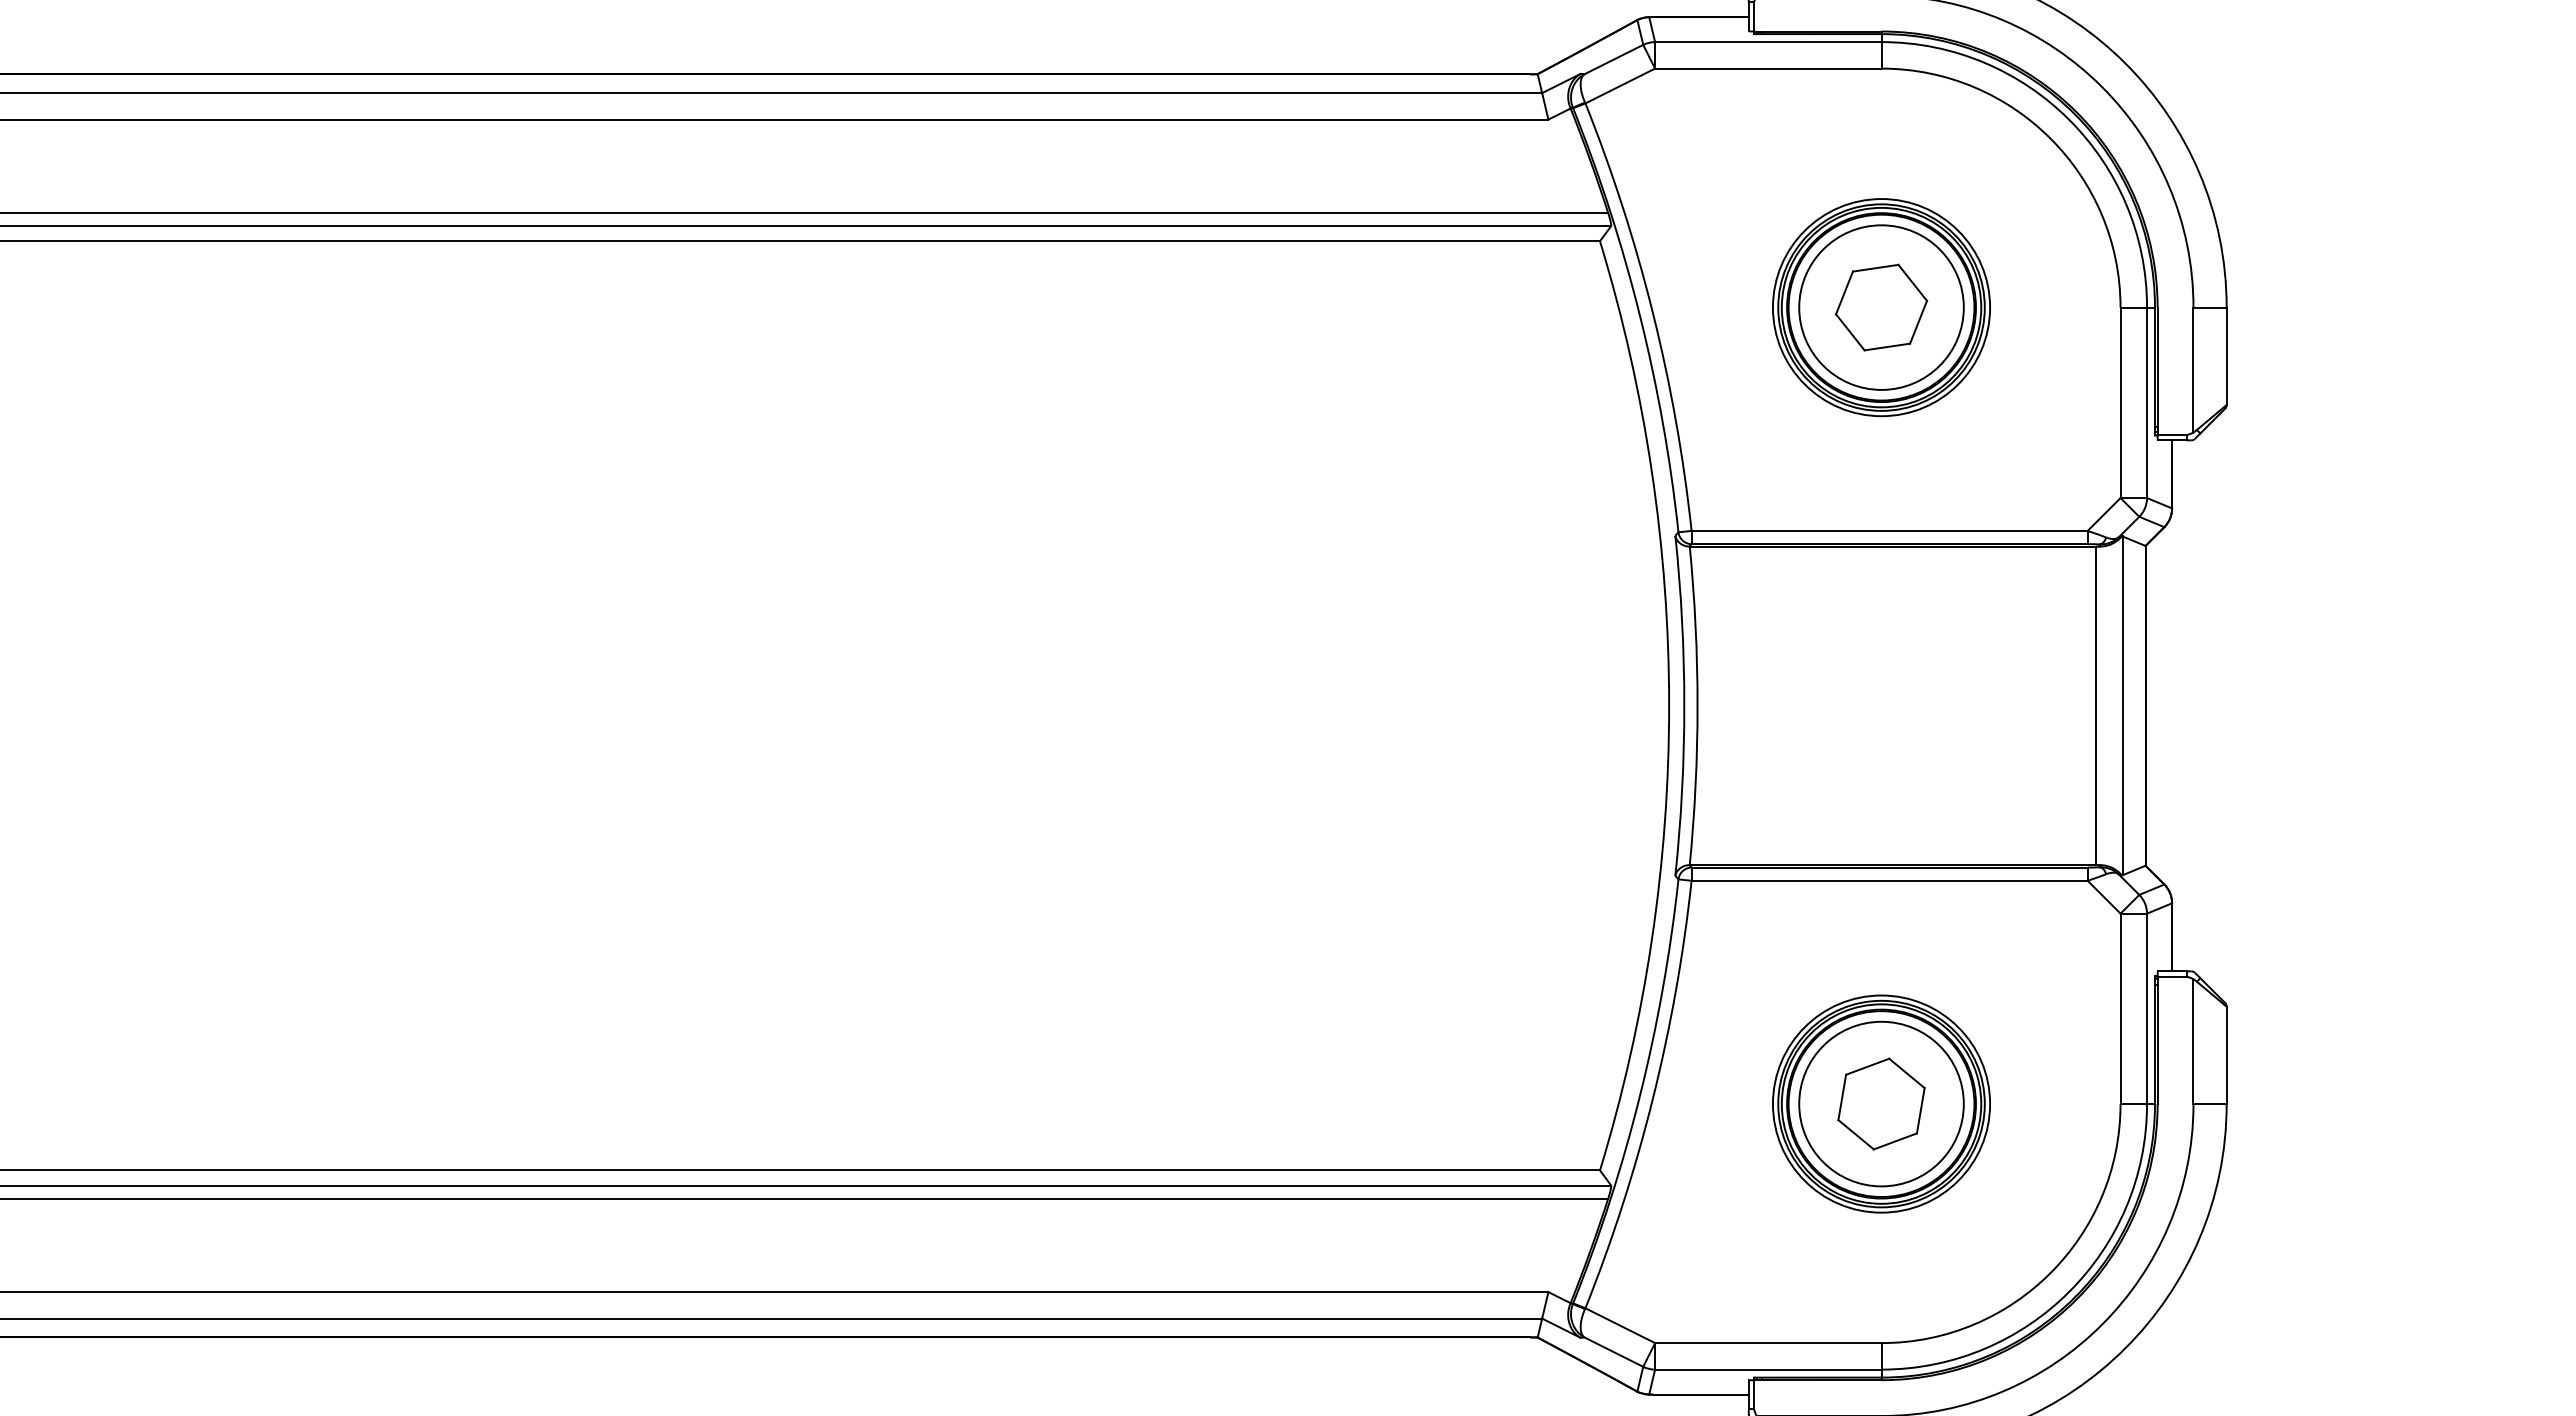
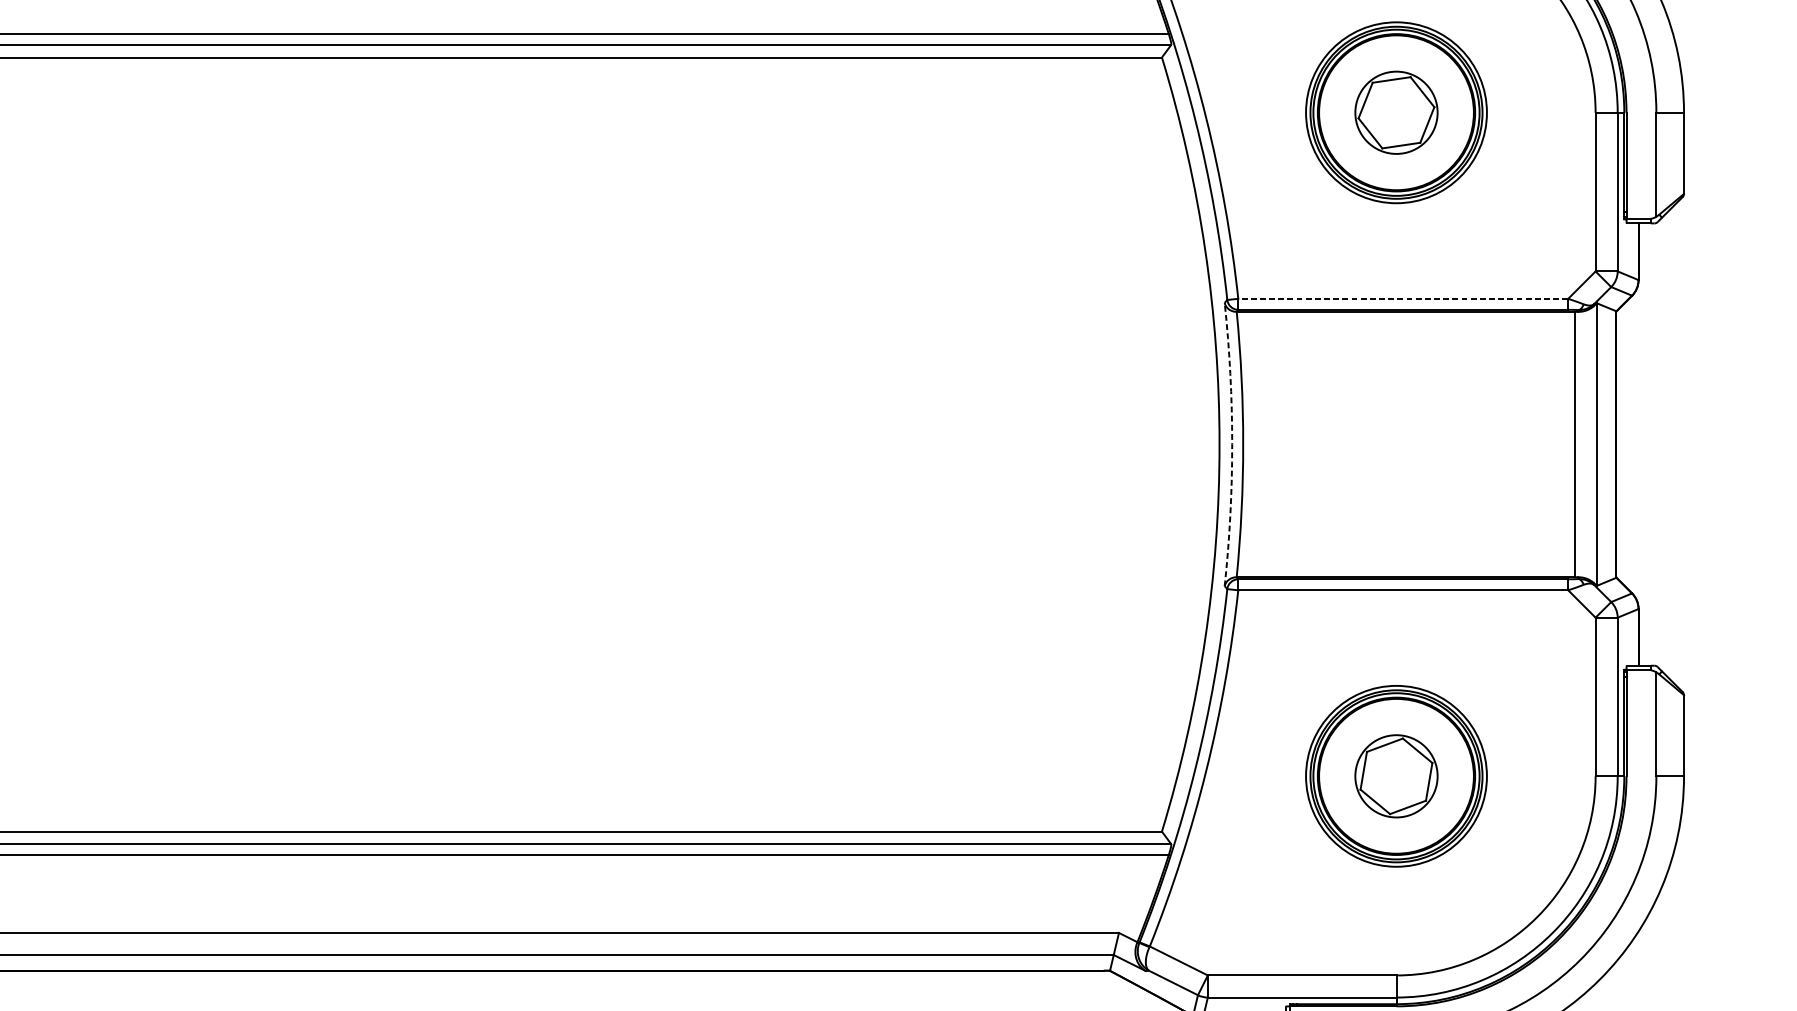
circle: (1881, 307) -> (1396, 112), size x0.6
line: (1889, 530) -> (1403, 298), solid -> dashed
arc: (1684, 705) -> (1232, 444), solid -> dashed
circle: (1881, 1103) -> (1396, 775), size x0.6

